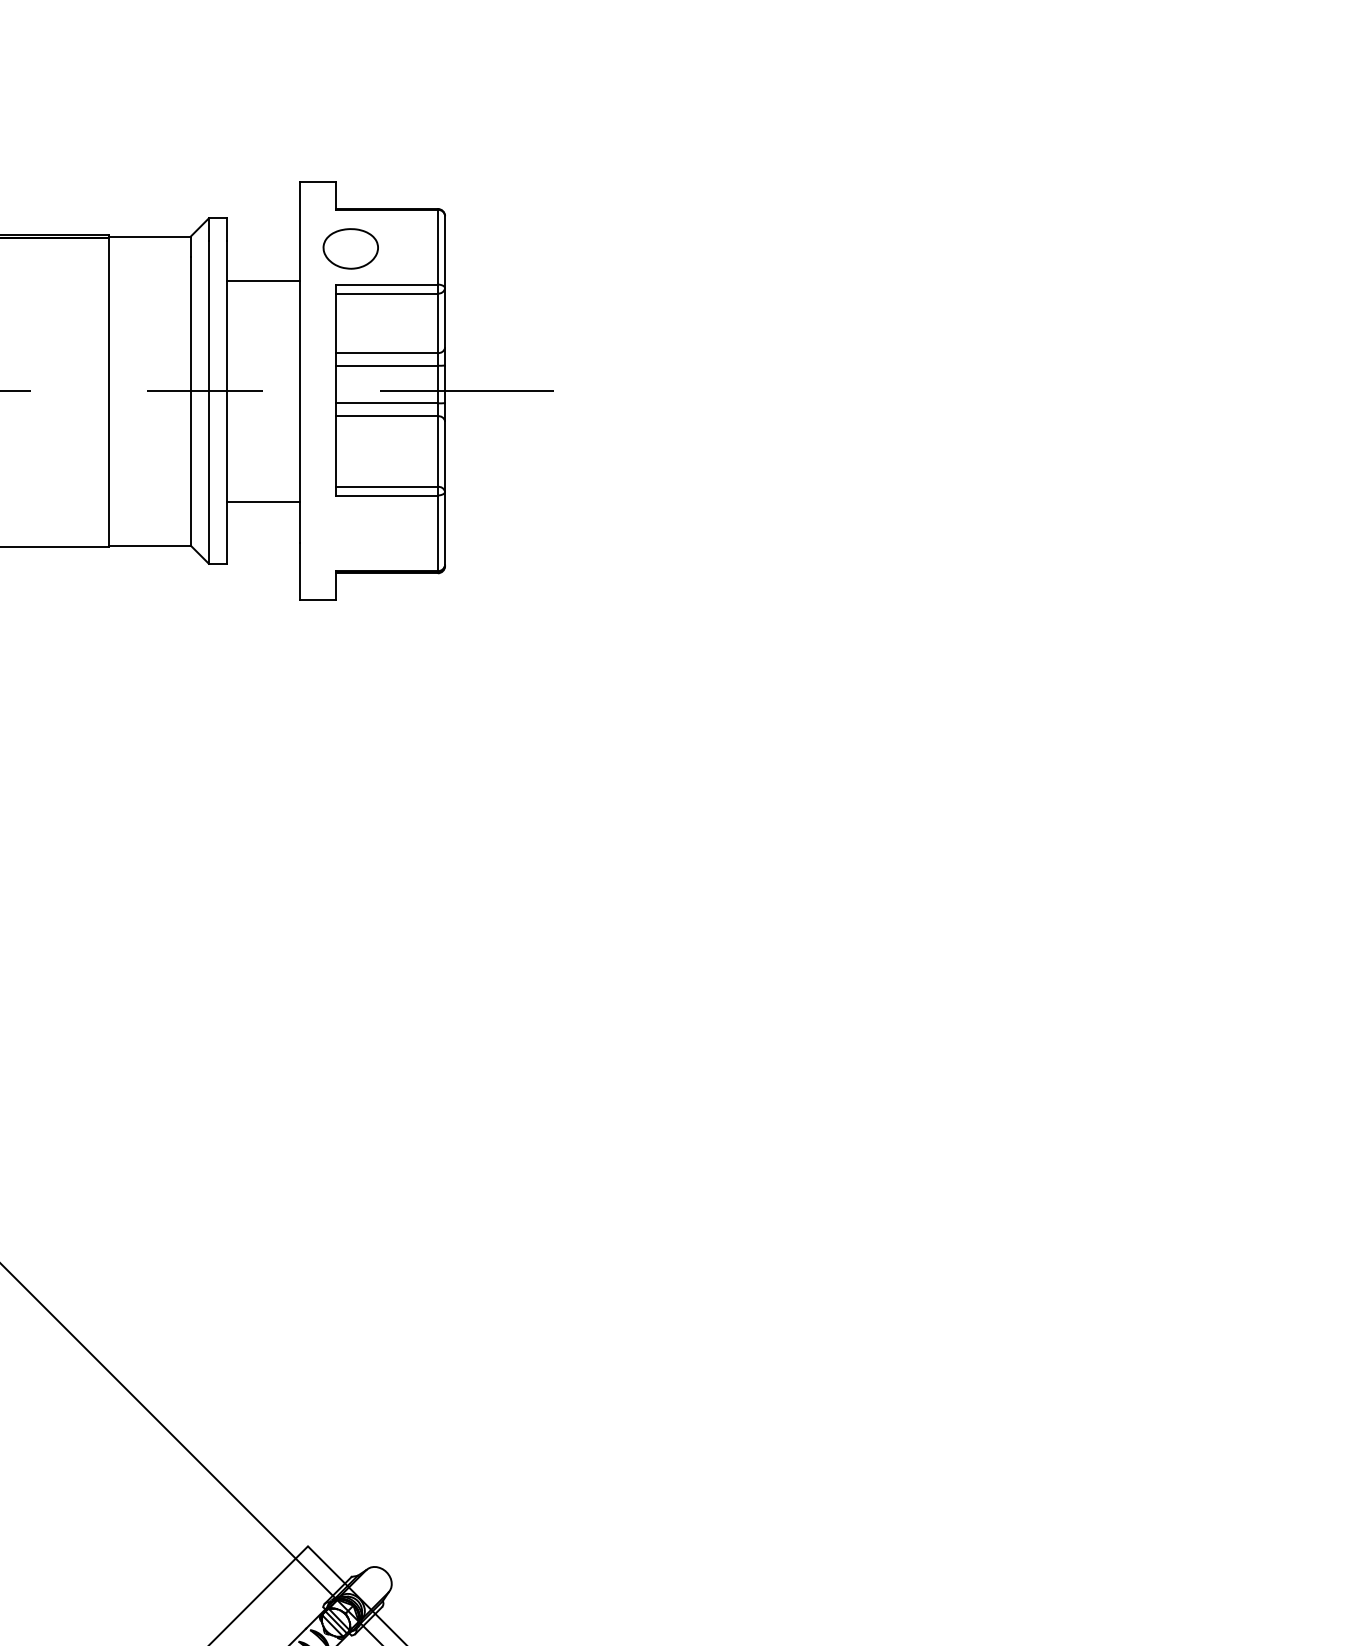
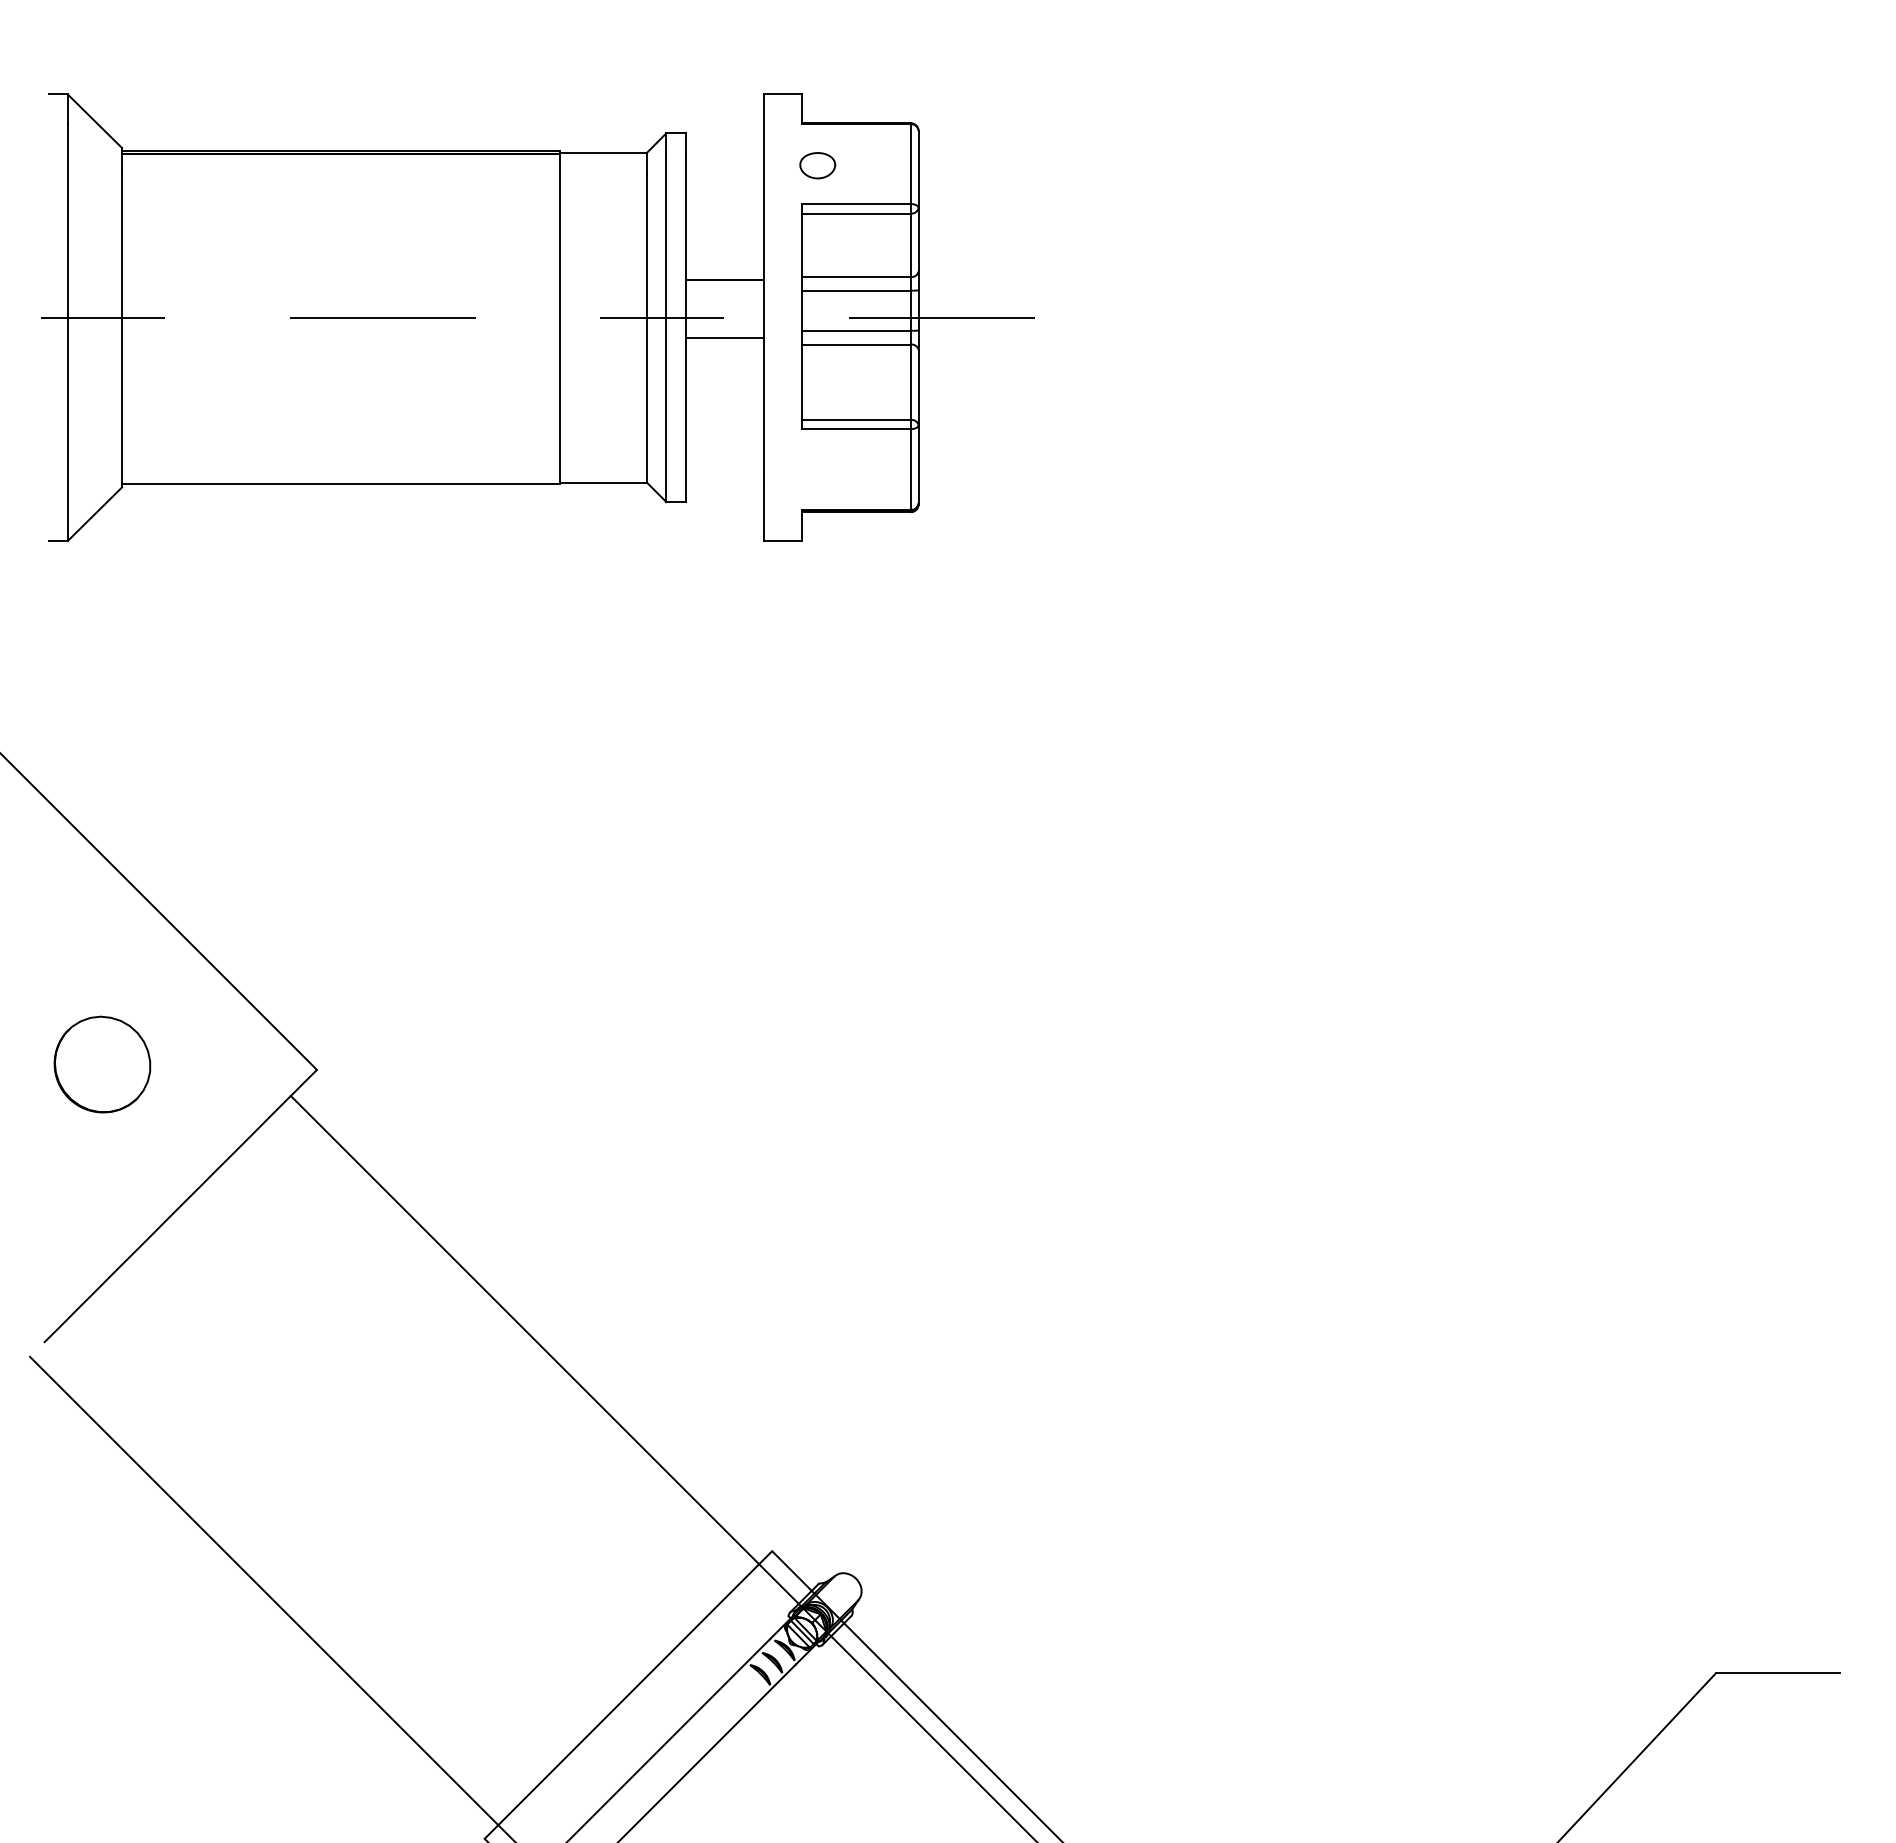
part: (350, 248) -> (817, 165), size x0.6
line: (263, 280) -> (724, 279), moved
line: (263, 501) -> (724, 337), moved

